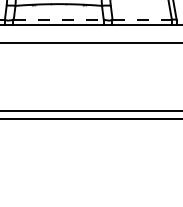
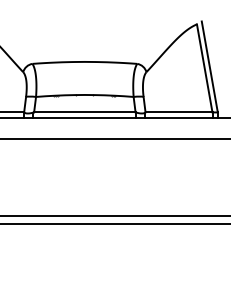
line: (58, 19) -> (84, 112), dashed -> solid
line: (142, 19) -> (179, 112), dashed -> solid

